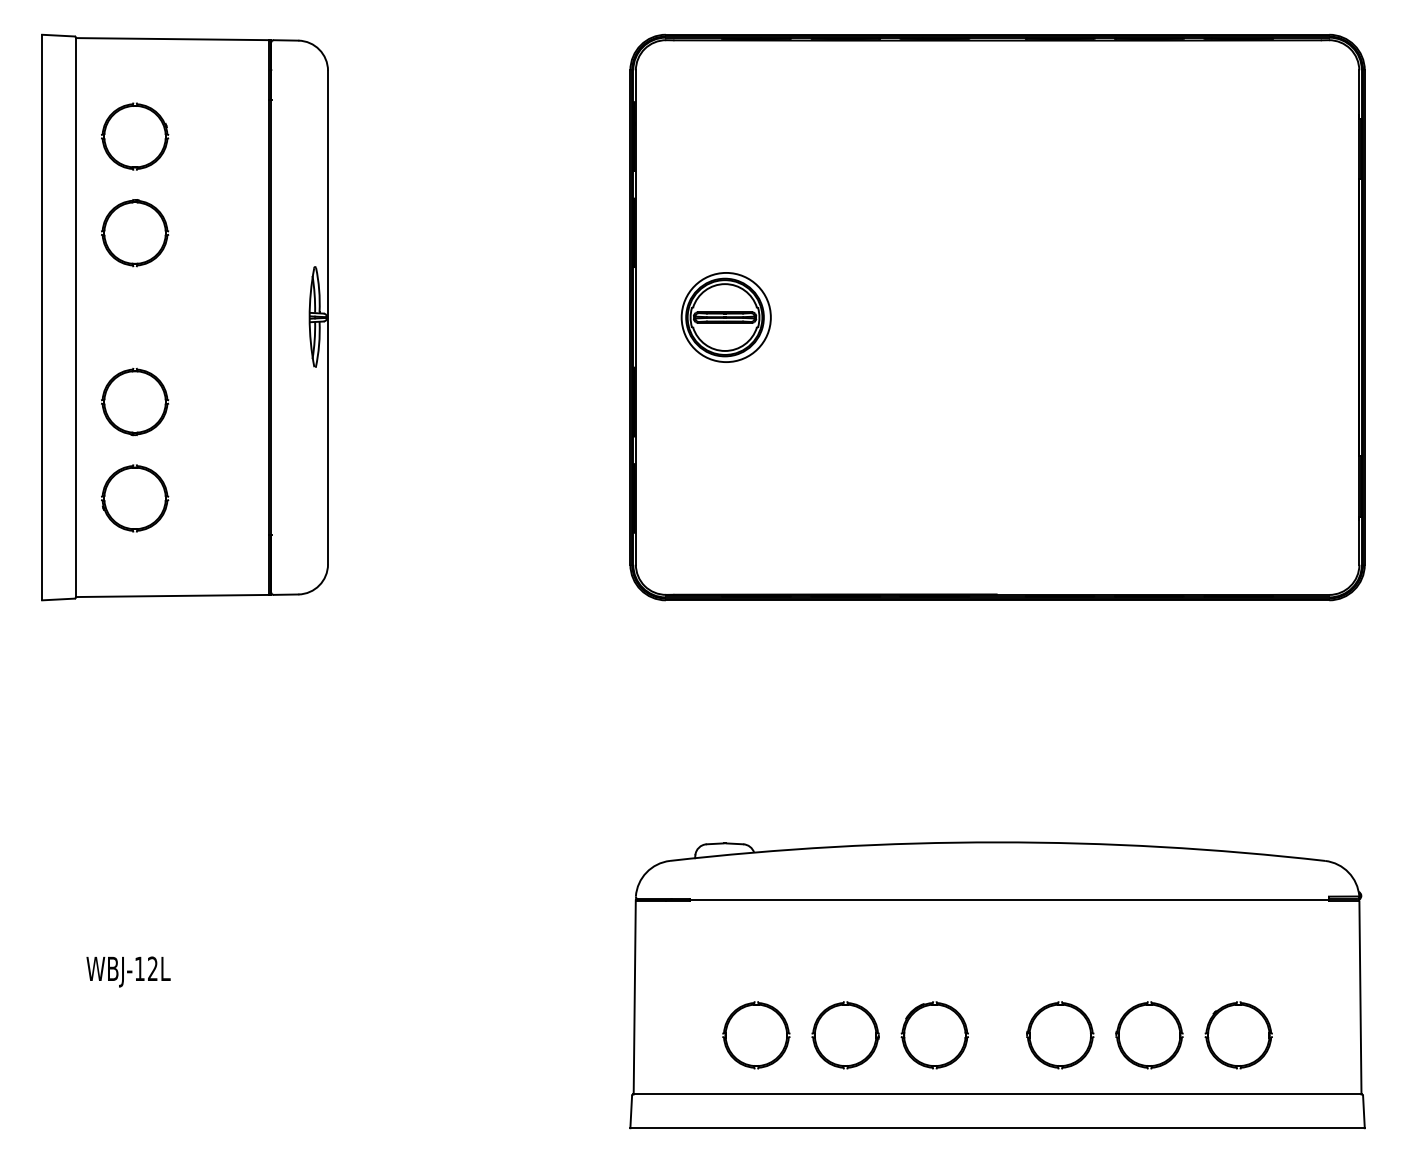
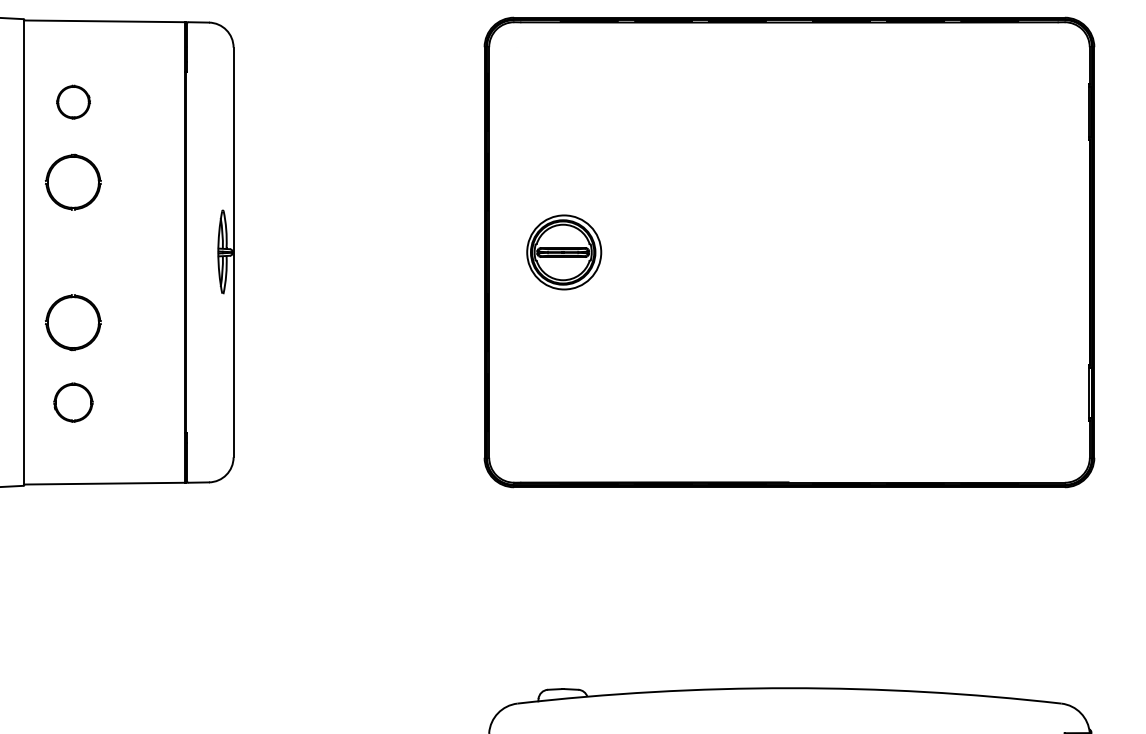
part: (135, 136) -> (73, 102), size x0.6
part: (135, 498) -> (73, 402), size x0.7

